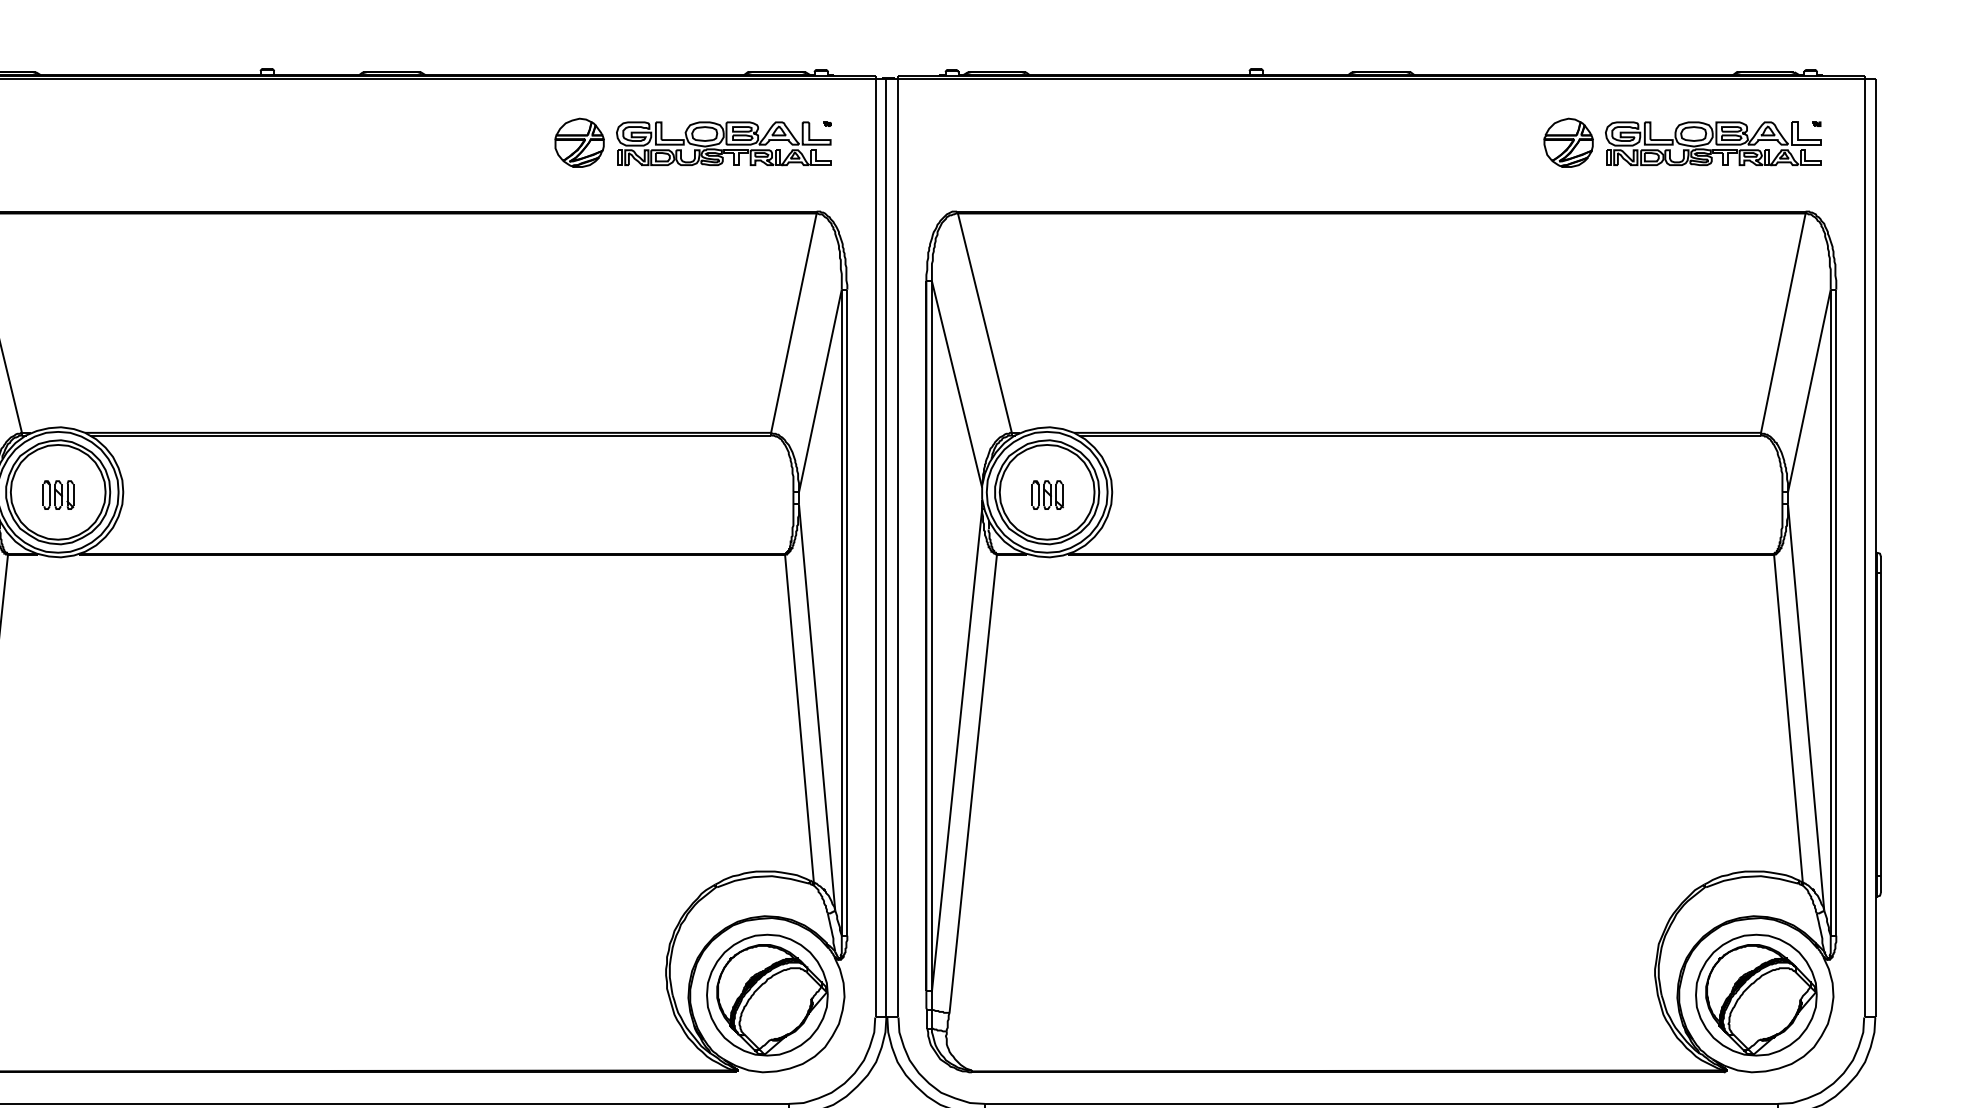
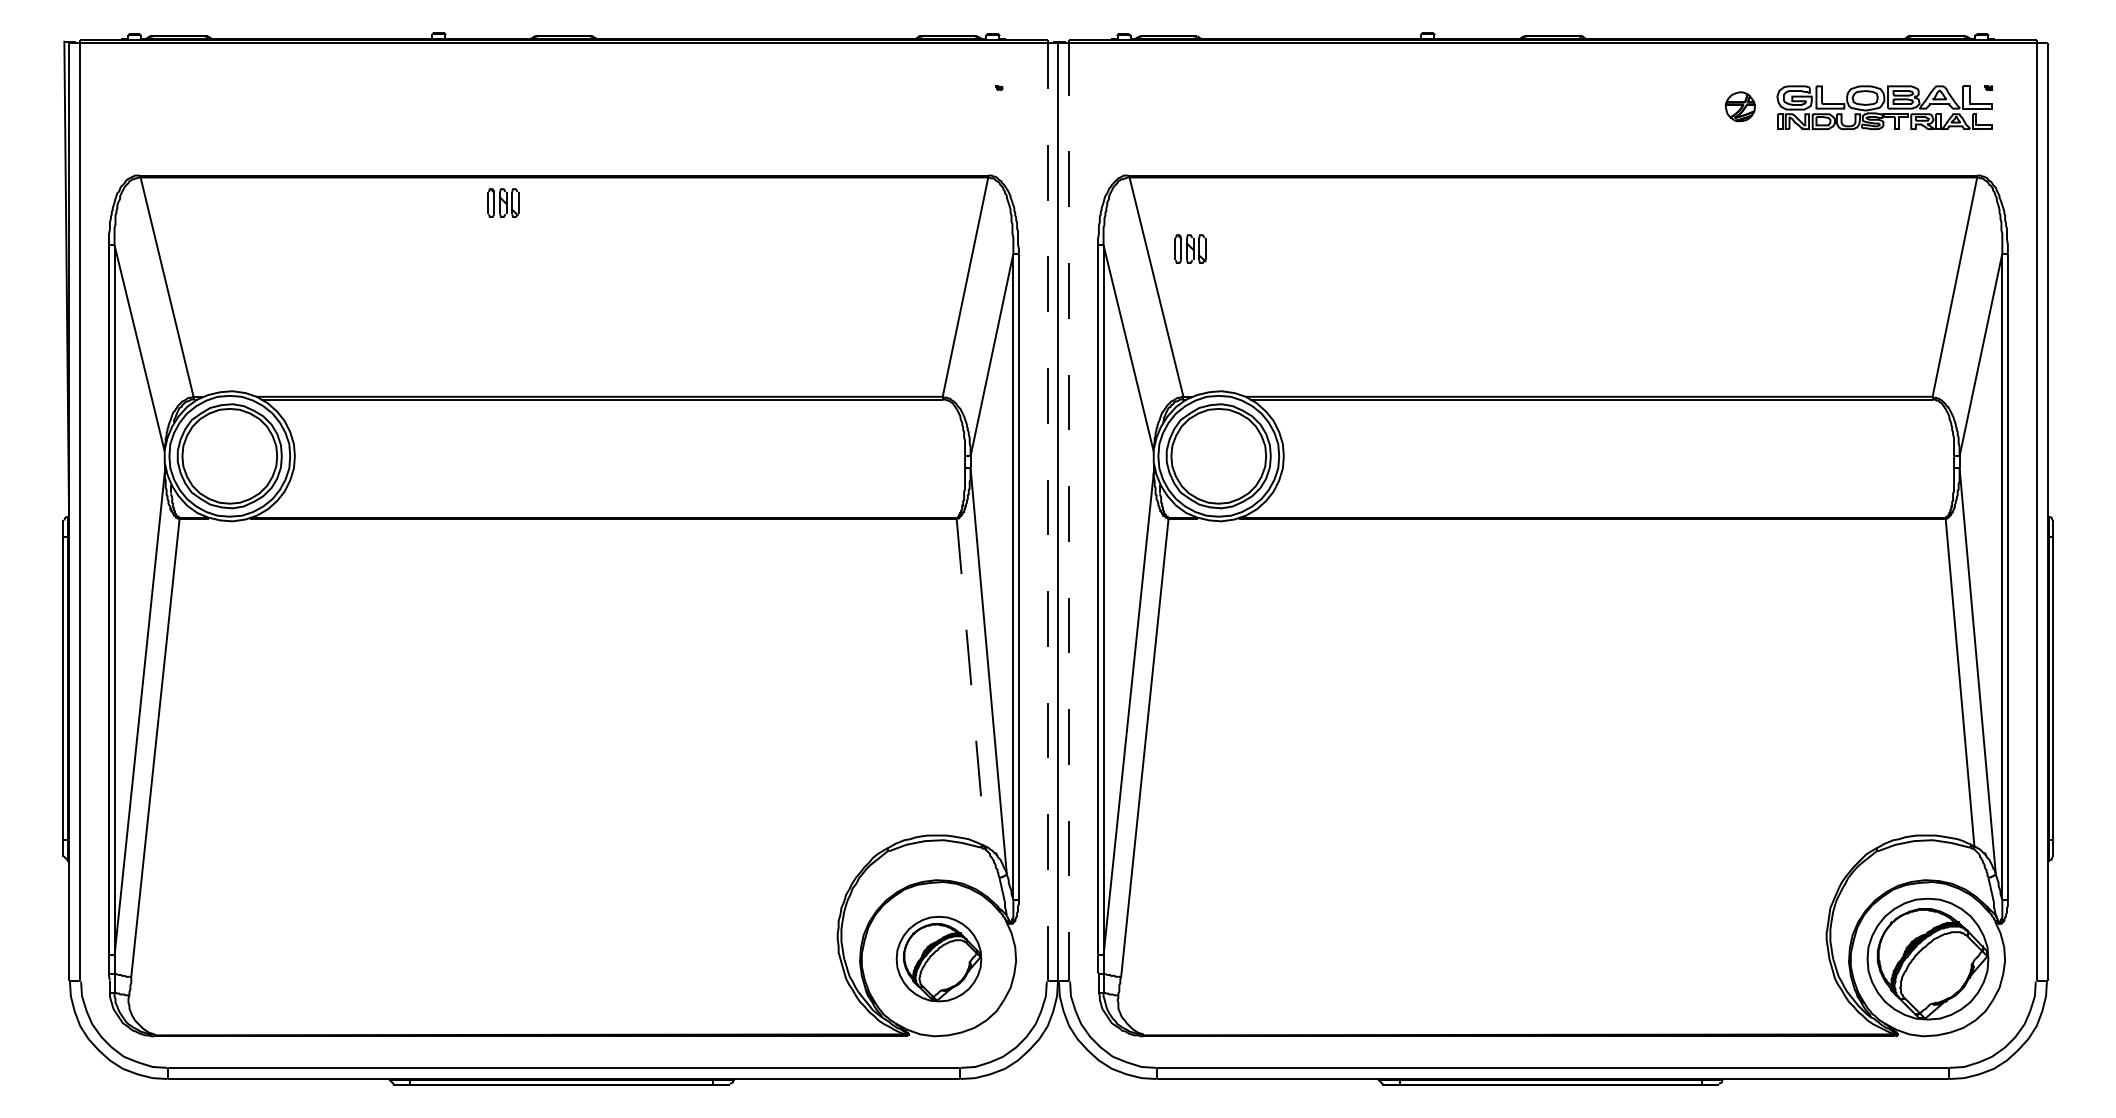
part: (579, 142) -> (751, 106), removed
part: (1568, 142) -> (1740, 106), size x0.6
part: (723, 143) -> (895, 107), removed
part: (58, 494) -> (503, 202), moved
part: (1047, 494) -> (1190, 248), moved
line: (875, 545) -> (1047, 509), solid -> dashed
line: (897, 546) -> (1069, 510), solid -> dashed
line: (799, 718) -> (971, 682), solid -> dashed
part: (766, 994) -> (938, 958), size x0.7

